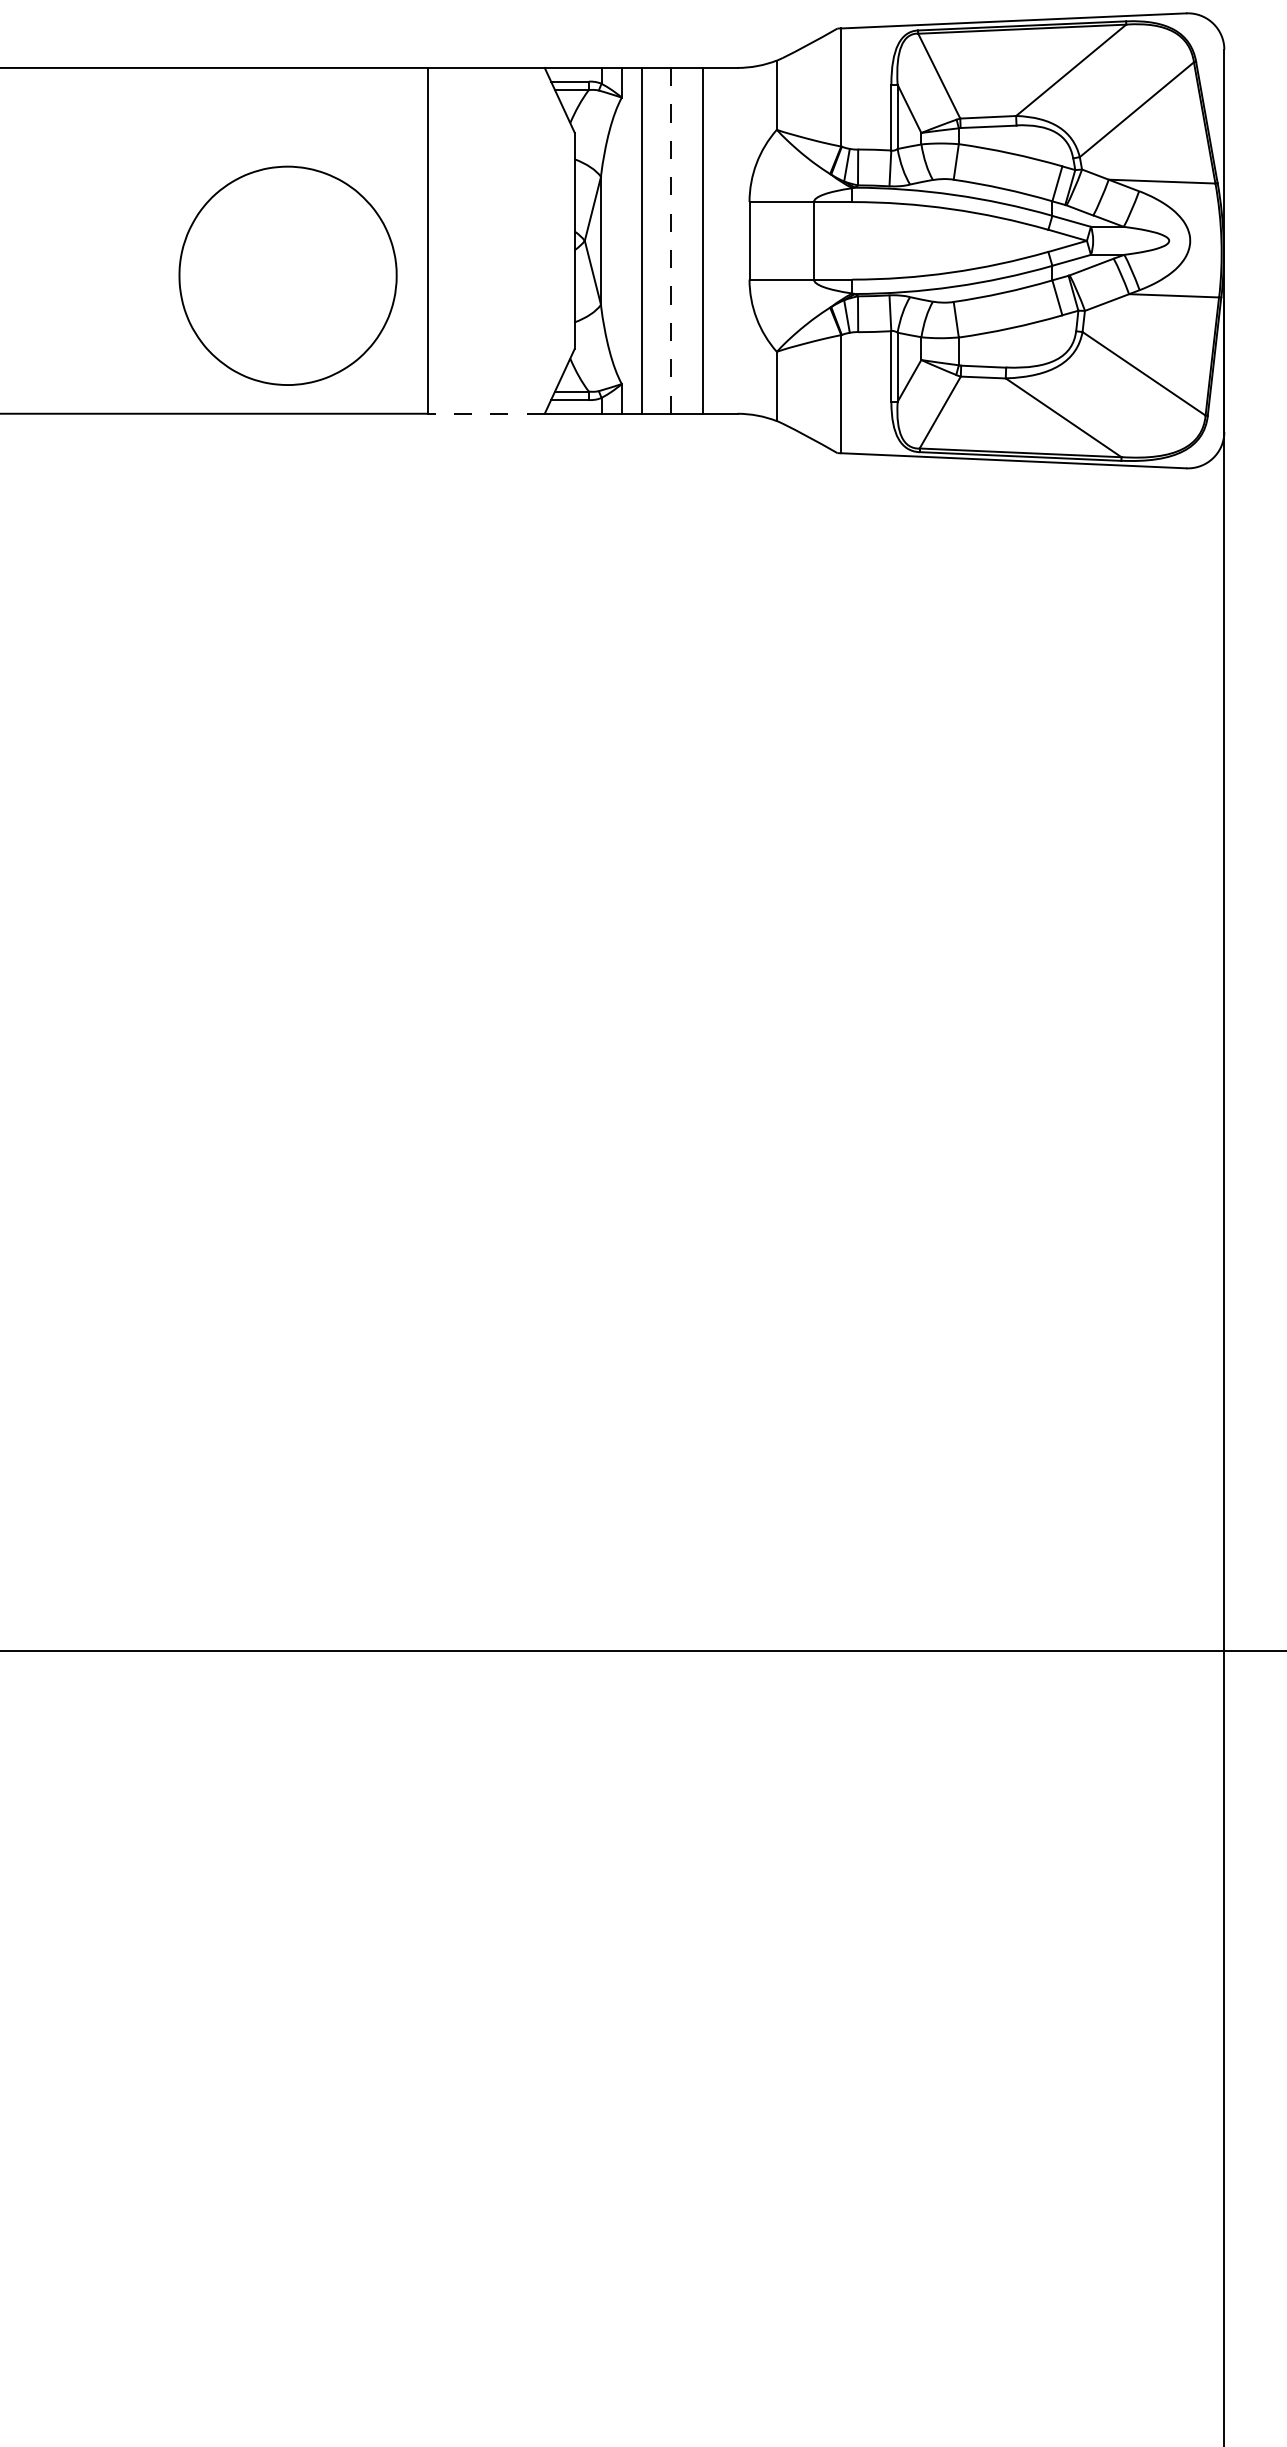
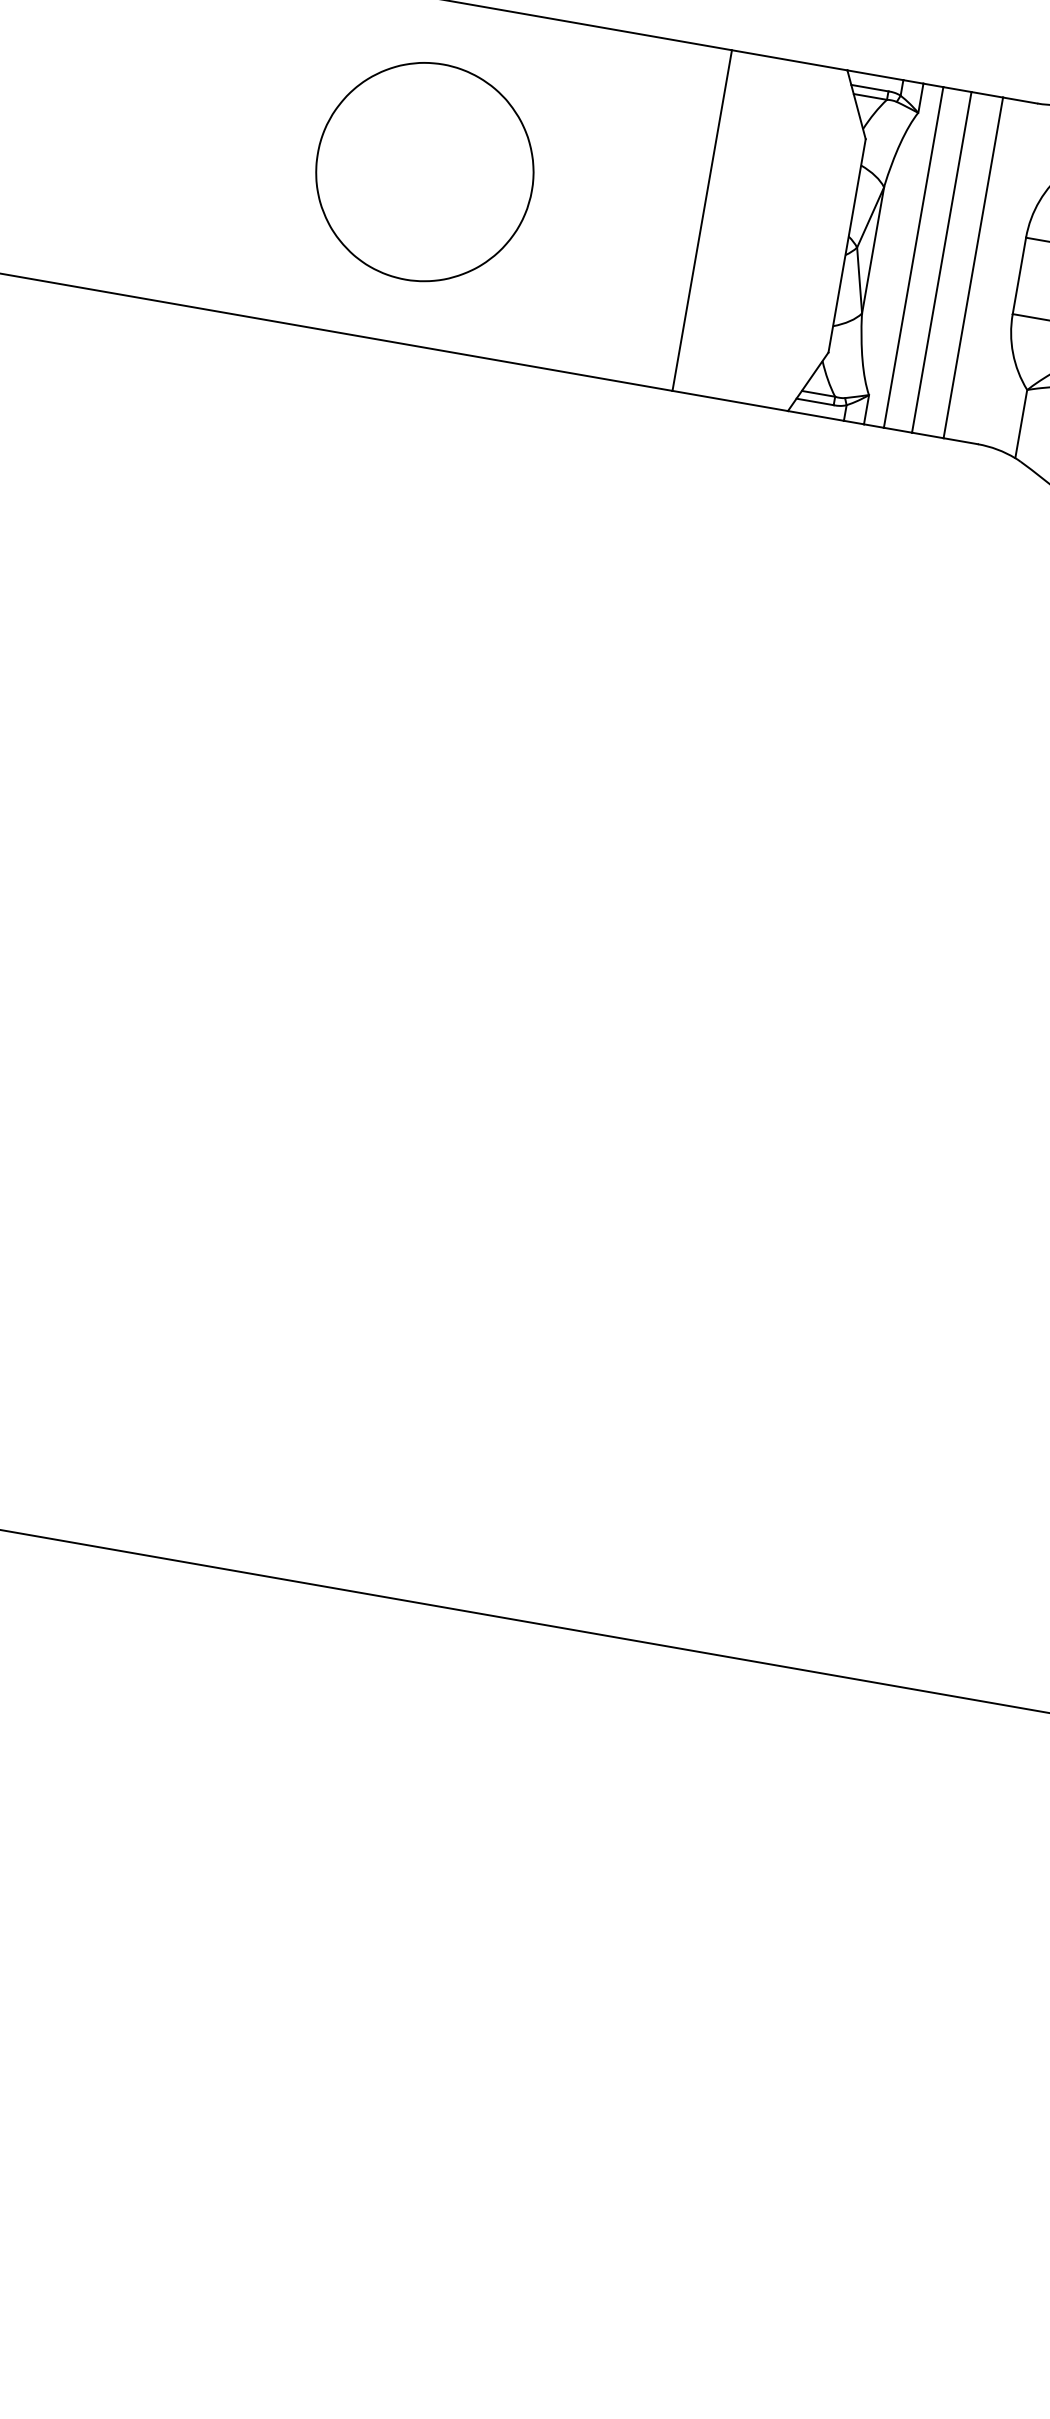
line: (670, 240) -> (941, 261), dashed -> solid
part: (287, 275) -> (424, 171), moved
line: (486, 413) -> (730, 400), dashed -> solid

